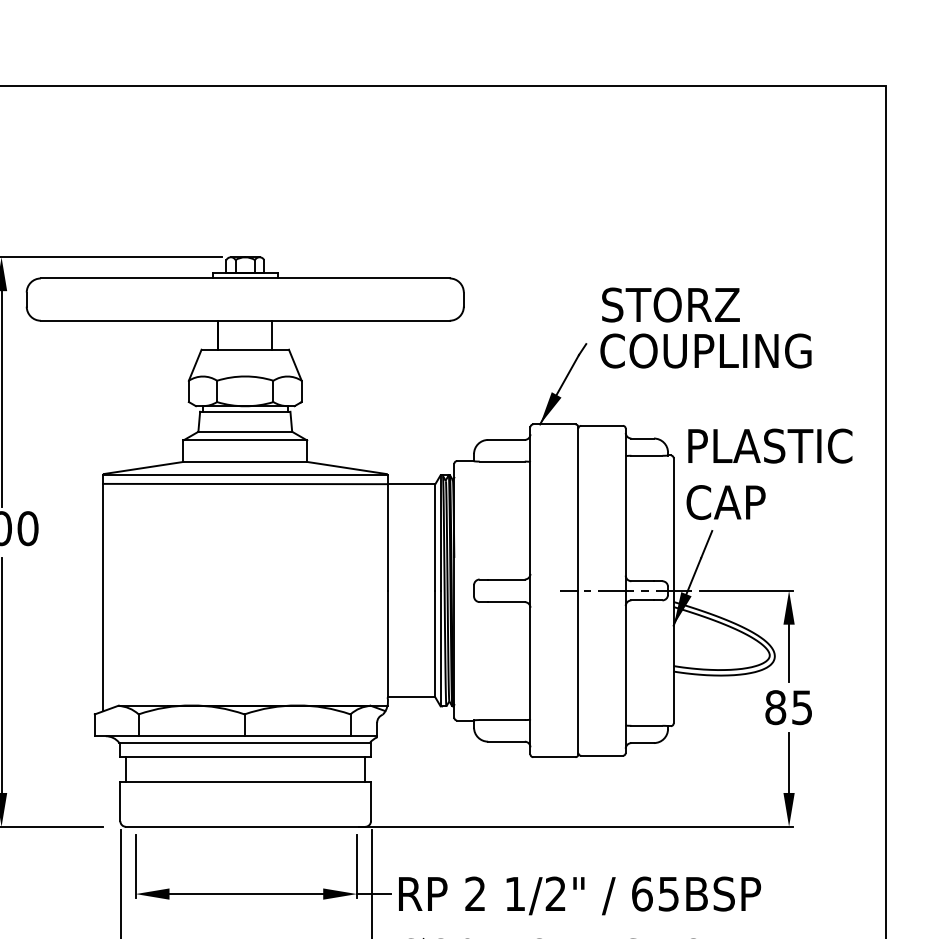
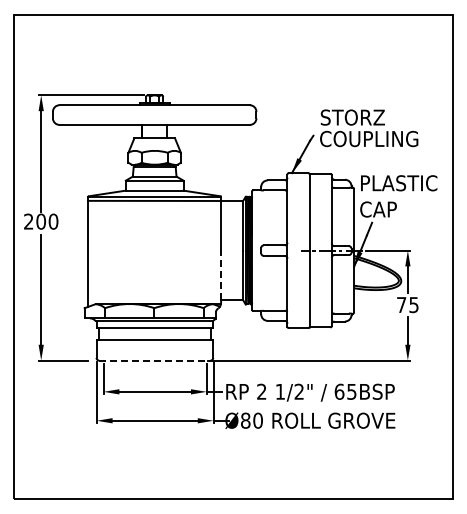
line: (386, 644) -> (220, 275), solid -> dashed
text: (775, 706) -> (401, 304), 85 -> 75
line: (244, 826) -> (154, 360), solid -> dashed

